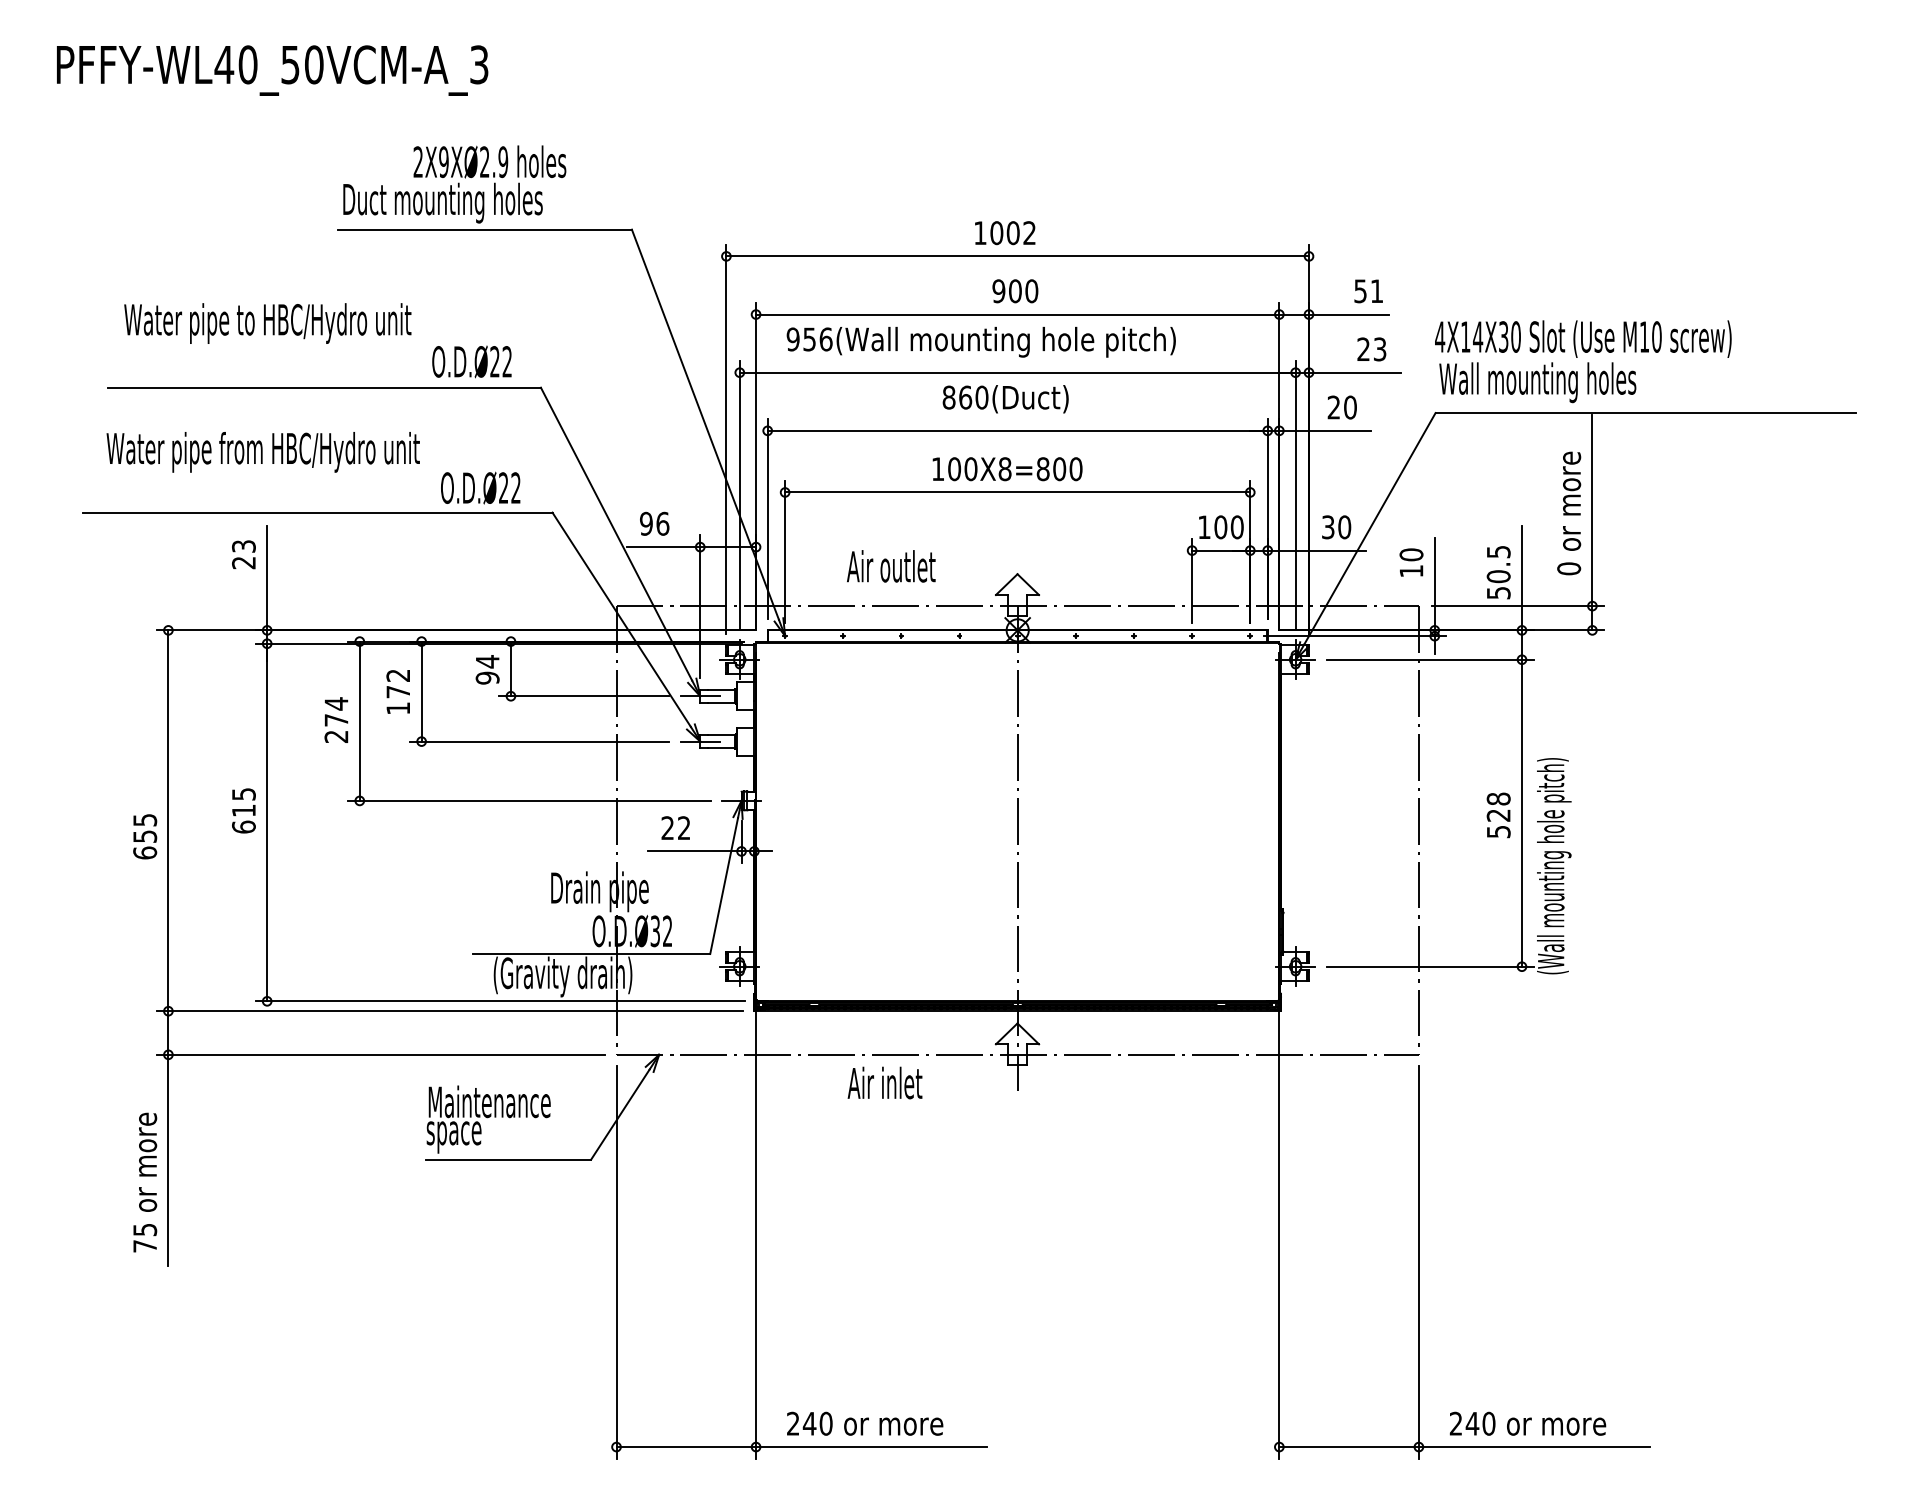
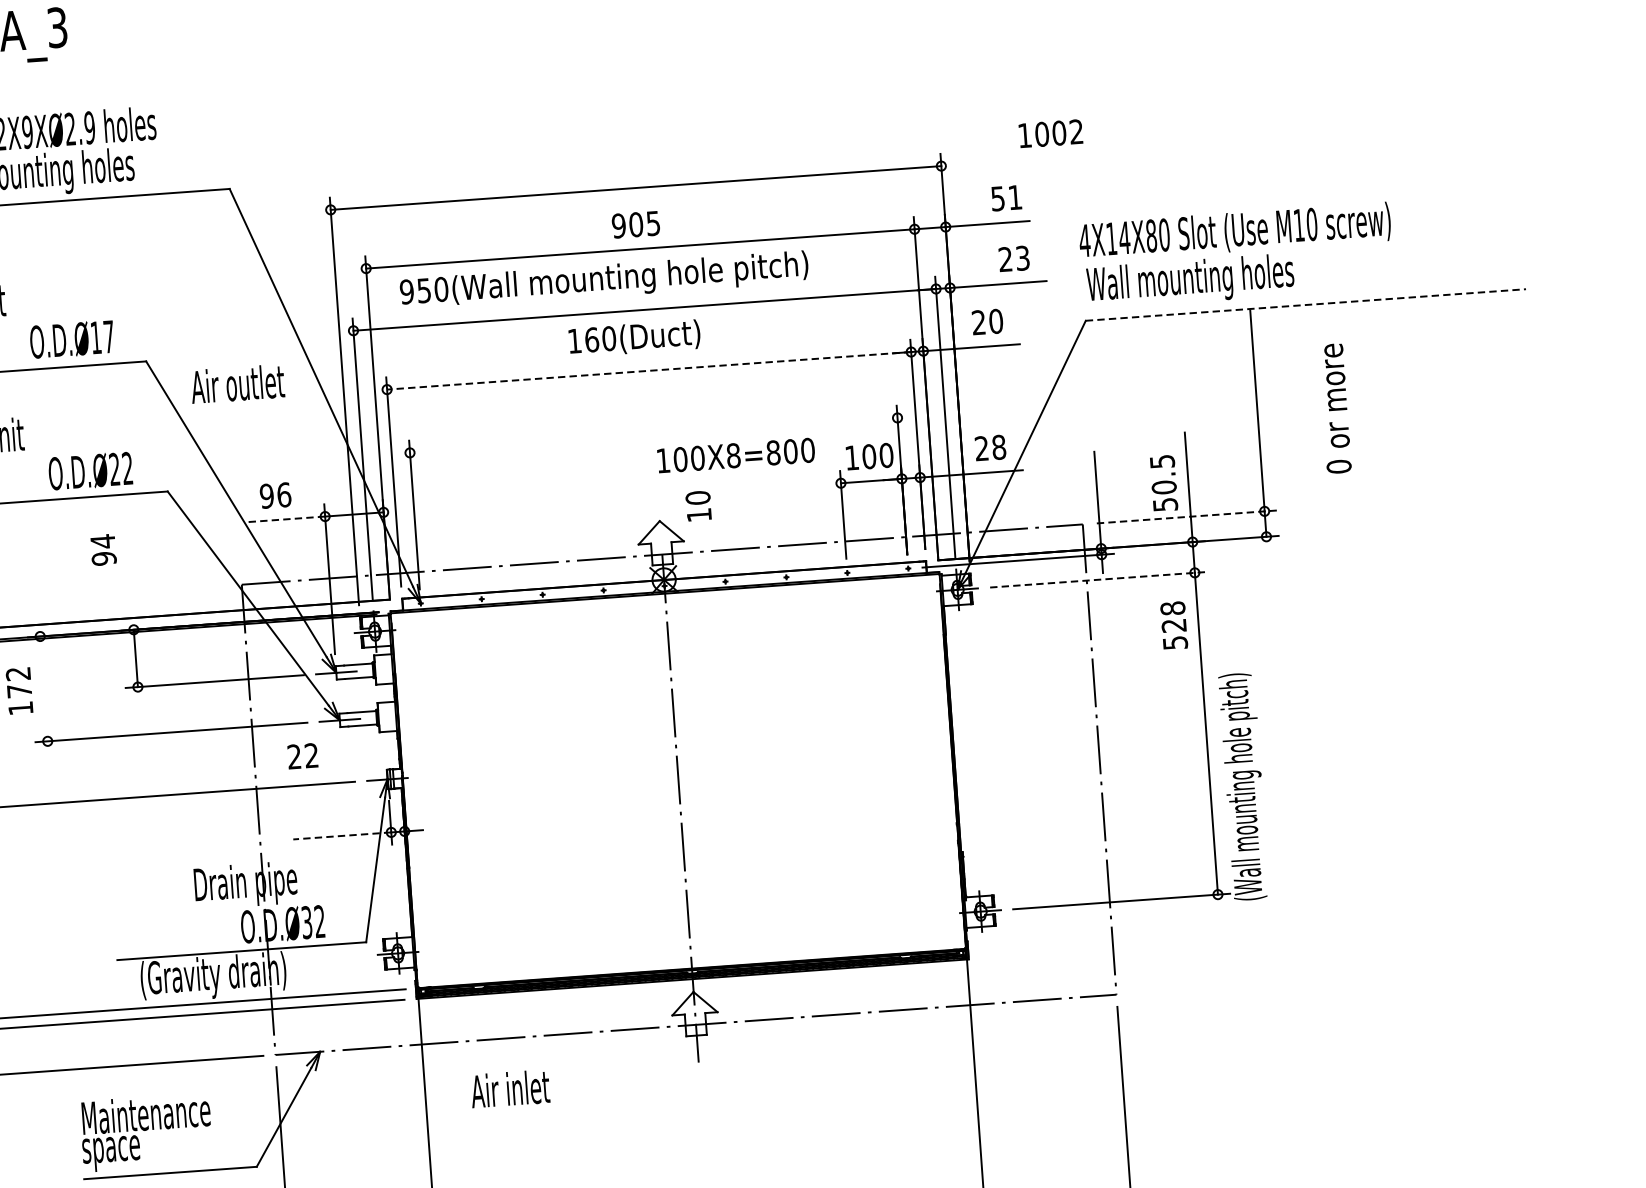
text: (1005, 233) -> (1051, 134), moved
text: (1031, 291) -> (653, 223), 900 -> 905
text: (1503, 336) -> (1151, 235), 4X14X30 -> 4X14X80
text: (825, 339) -> (440, 289), 956(Wall -> 950(Wall
text: (500, 361) -> (101, 337), O.D.Ø22 -> O.D.Ø17
text: (948, 397) -> (574, 341), 860(Duct) -> 160(Duct)
line: (1646, 413) -> (1306, 305), solid -> dashed
line: (1017, 430) -> (648, 370), solid -> dashed
text: (1007, 469) -> (736, 455), moved
line: (1017, 492) -> (653, 435), removed
text: (1569, 513) -> (1335, 408), moved
text: (1336, 527) -> (990, 448), 30 -> 28
line: (663, 547) -> (286, 519), solid -> dashed
text: (1411, 562) -> (698, 505), moved
text: (891, 566) -> (237, 384), moved
line: (1518, 606) -> (1187, 517), solid -> dashed
line: (1430, 659) -> (1098, 579), solid -> dashed
text: (487, 669) -> (103, 549), moved
line: (421, 691) -> (43, 688), removed
text: (1498, 815) -> (1173, 625), moved
text: (675, 827) -> (302, 755), moved
line: (694, 851) -> (341, 836), solid -> dashed
text: (884, 1082) -> (509, 1088), moved

